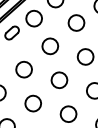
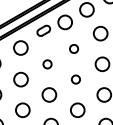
circle: (49, 45) -> (73, 48), size x0.6
circle: (24, 69) -> (47, 64), size x0.6
circle: (58, 80) -> (75, 79), size x0.6

